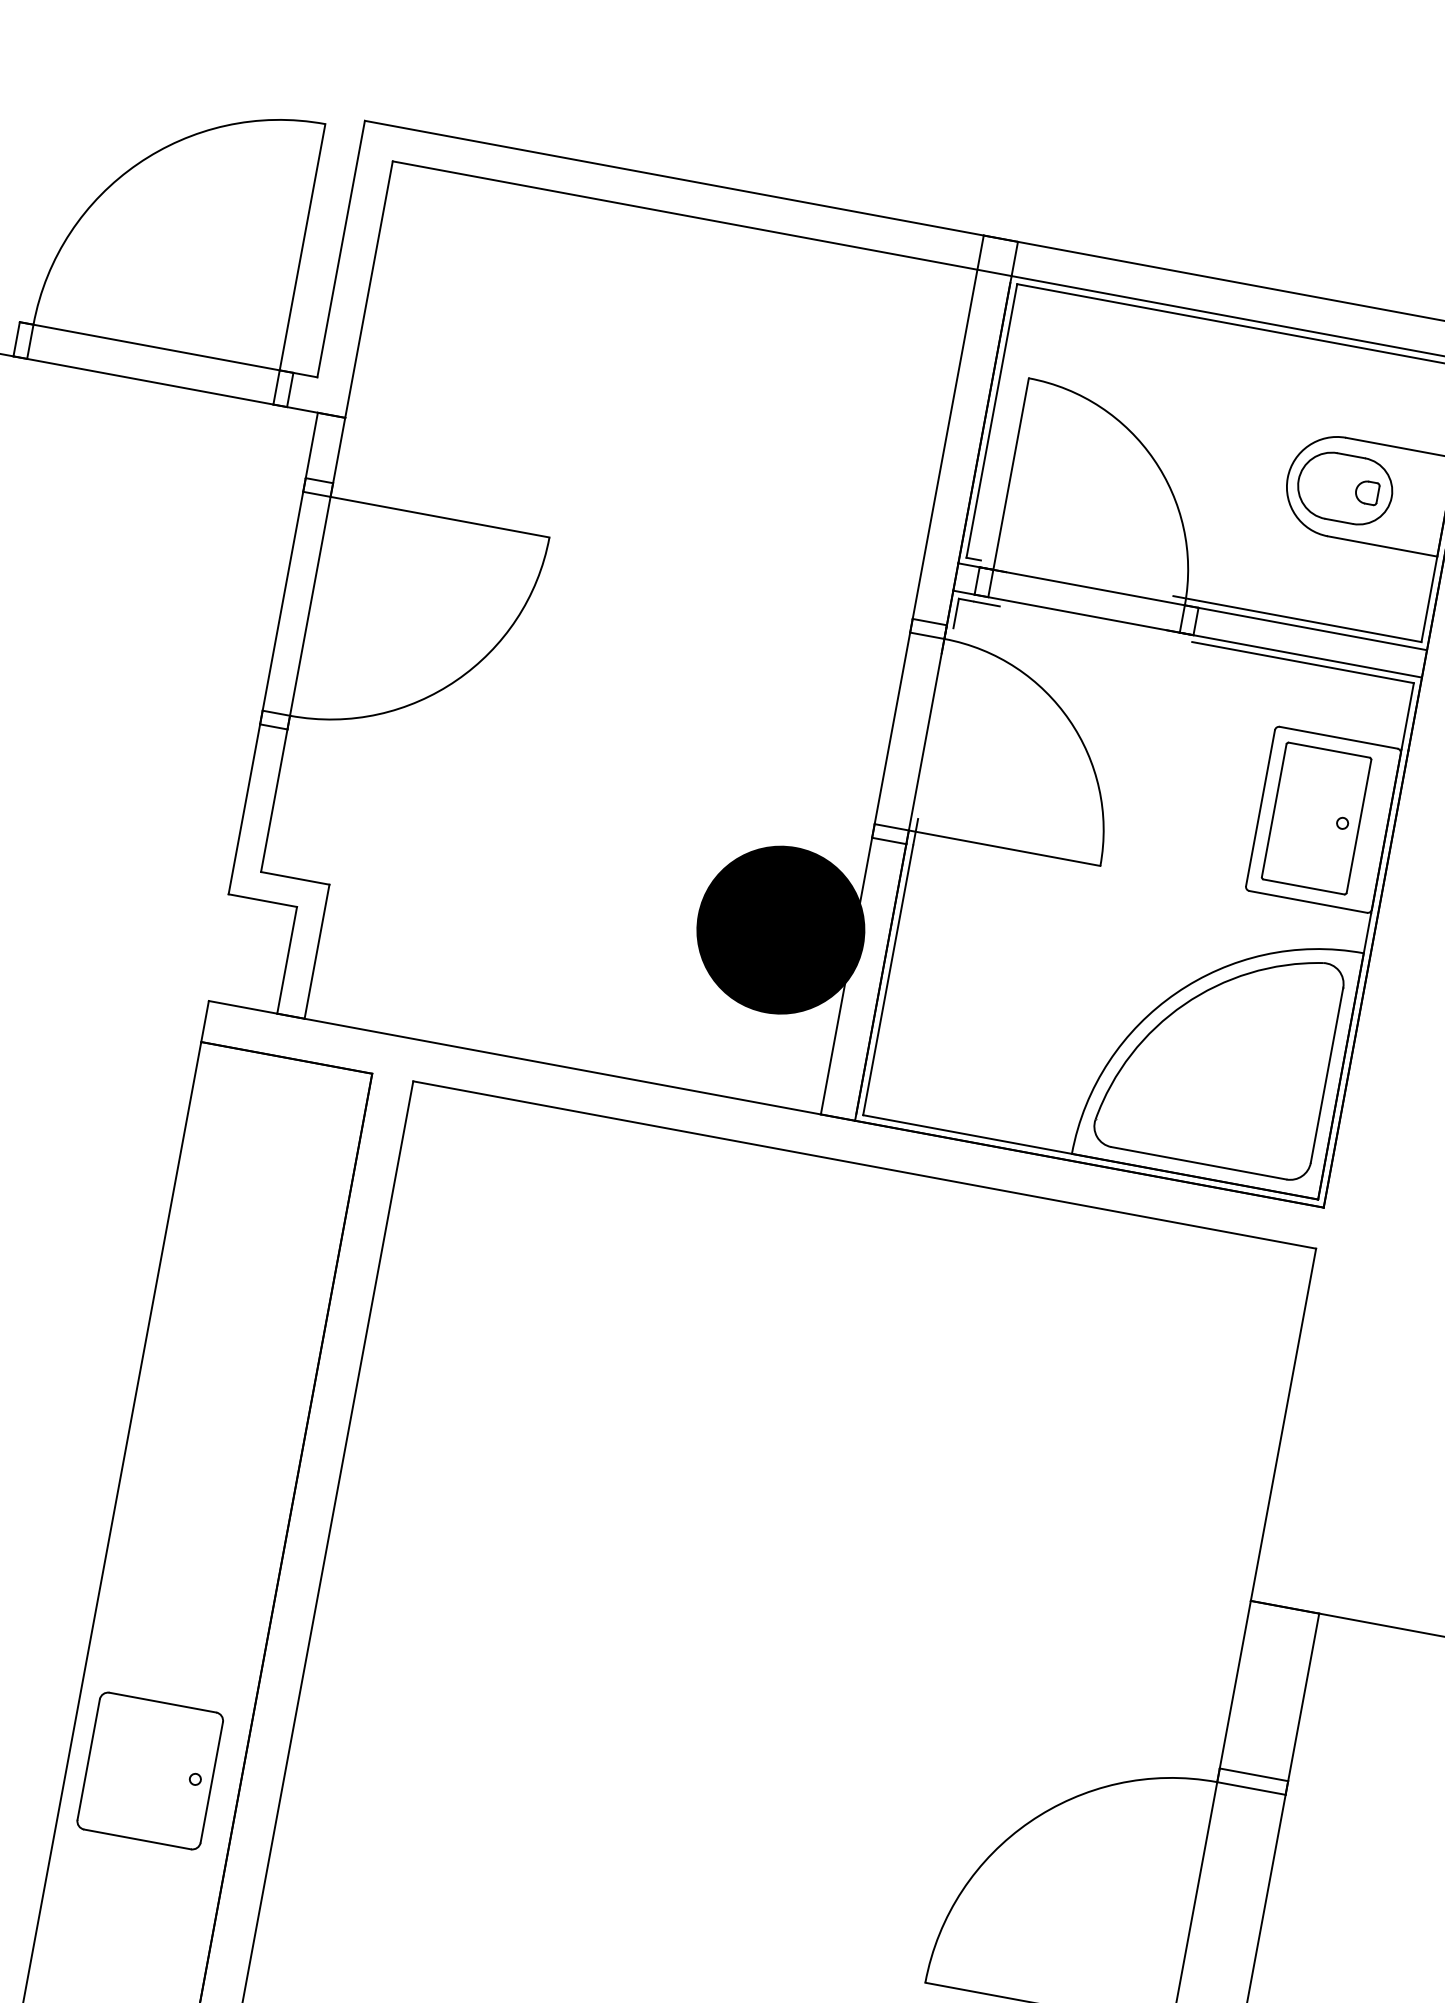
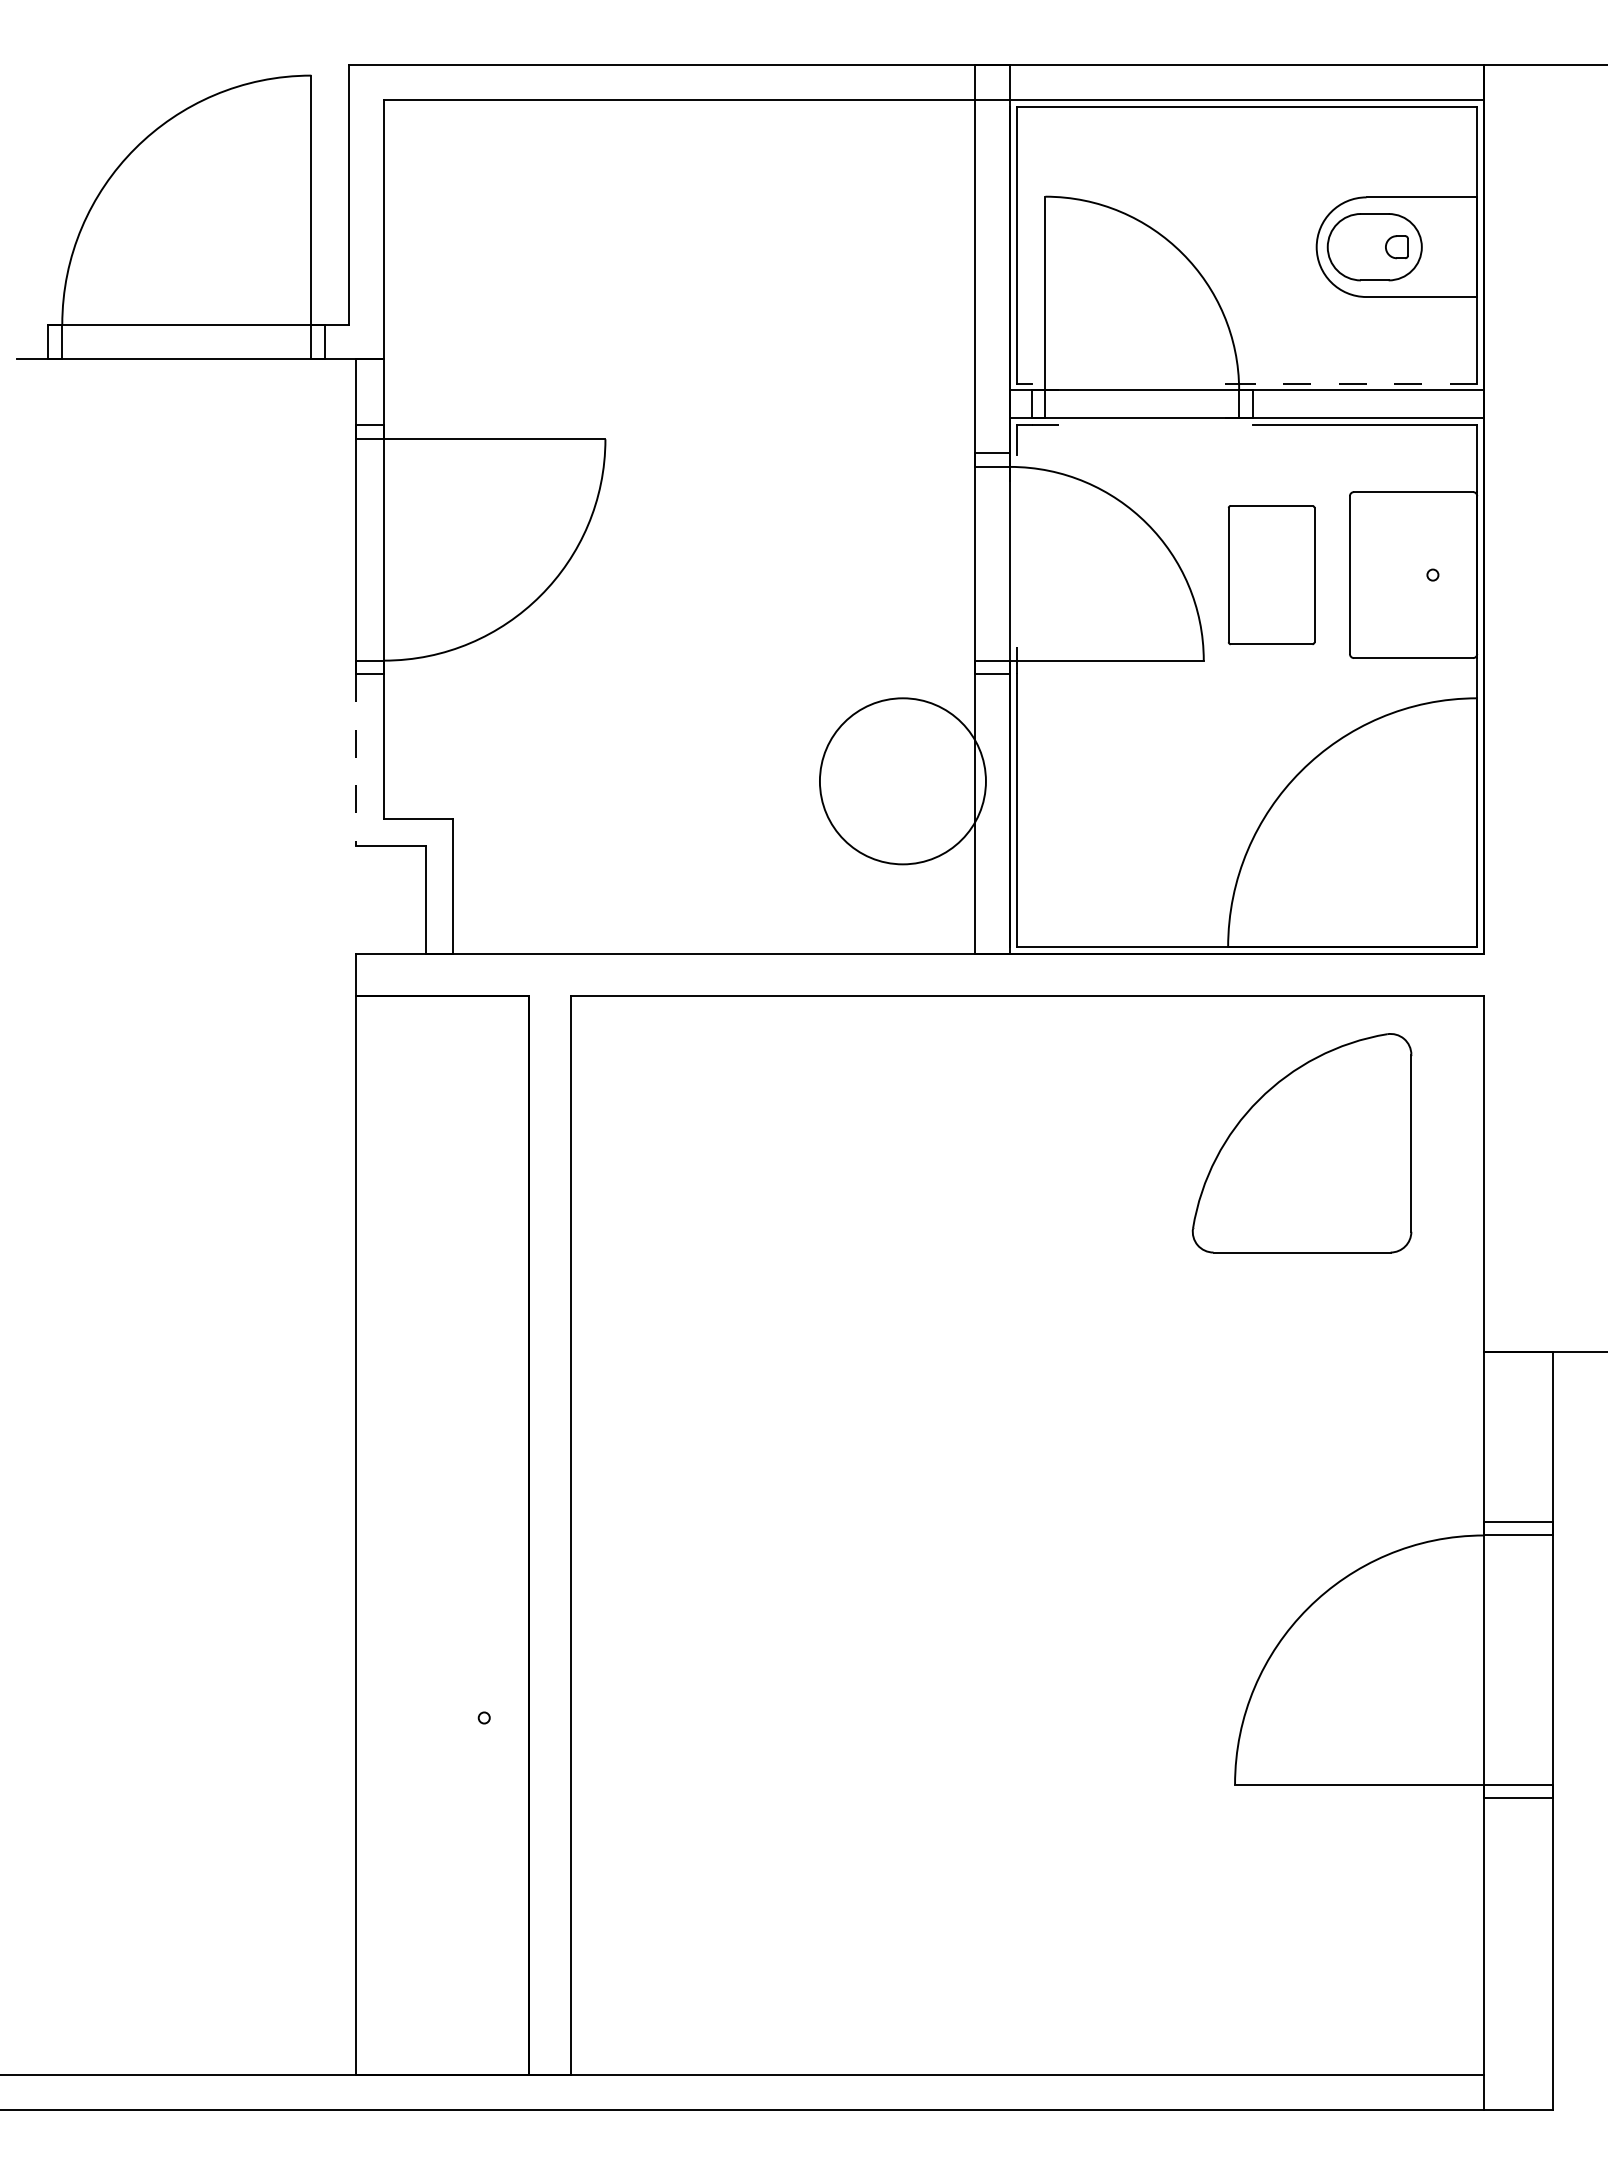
line: (1310, 621) -> (1364, 383), solid -> dashed
line: (244, 809) -> (356, 760), solid -> dashed
part: (1316, 818) -> (1271, 575), moved
fill: (780, 930) -> (902, 781), removed
part: (1218, 1055) -> (1301, 1143), moved
part: (150, 1770) -> (438, 1717), removed

